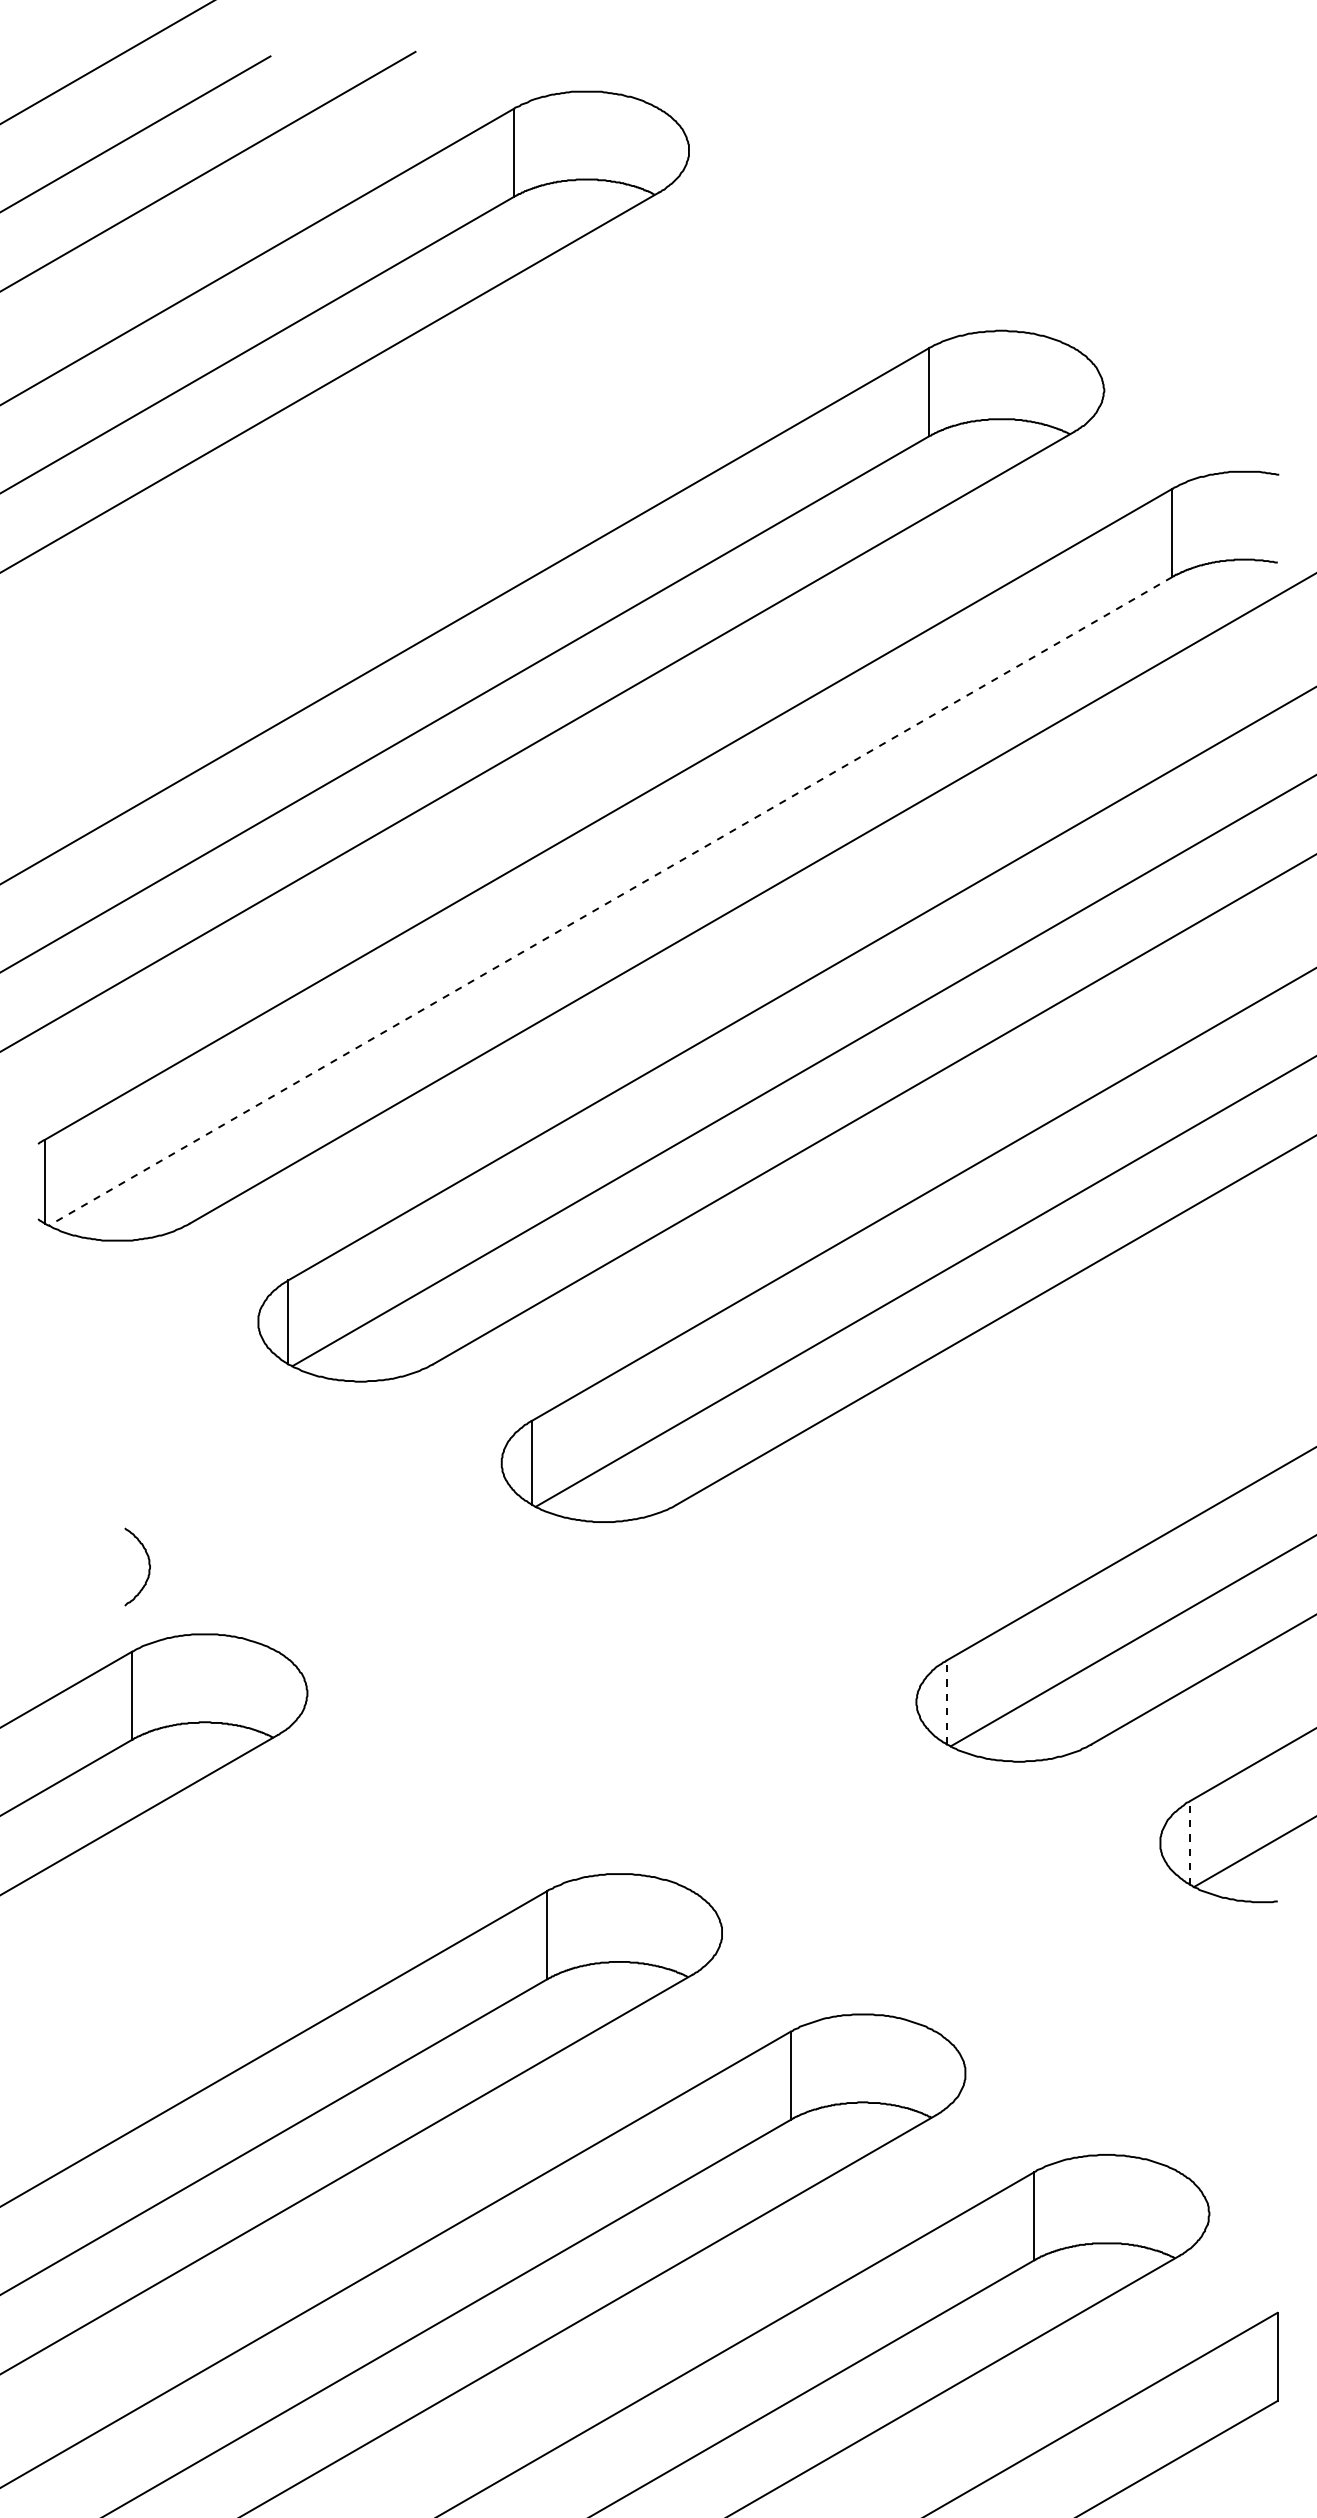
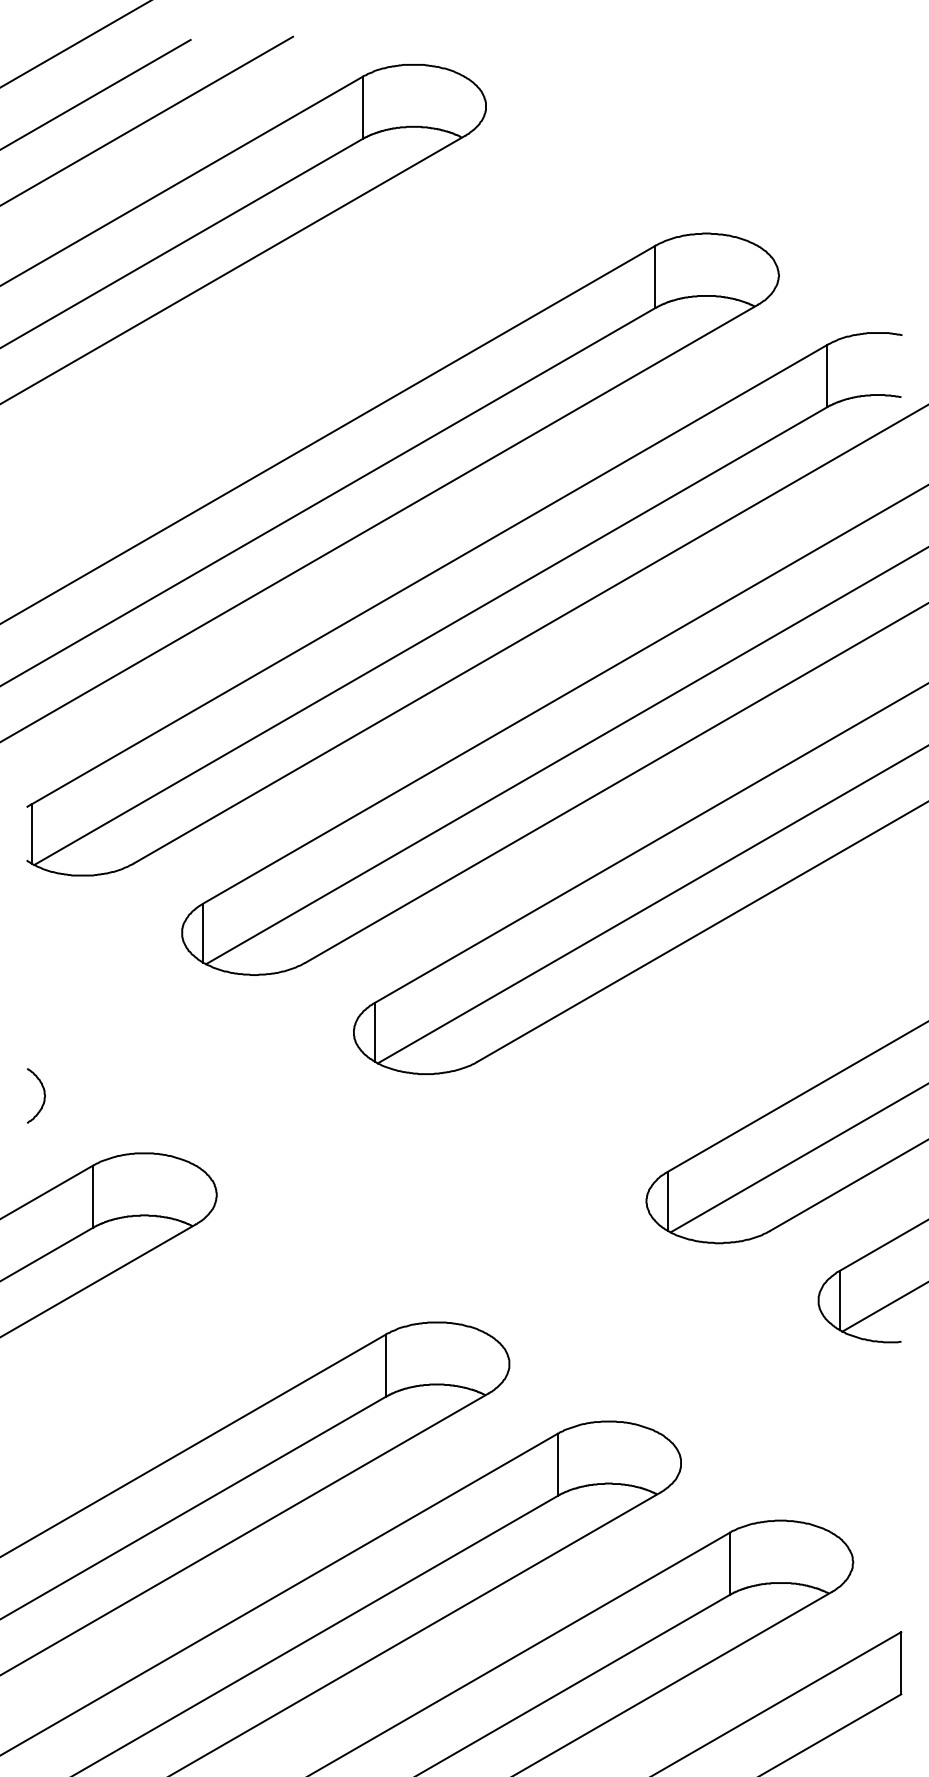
line: (610, 901) -> (430, 636), dashed -> solid
curve: (148, 1564) -> (43, 1094), moved
line: (946, 1702) -> (667, 1201), dashed -> solid
line: (1190, 1842) -> (839, 1300), dashed -> solid

